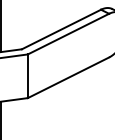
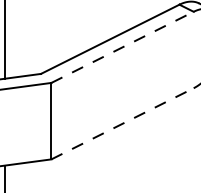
line: (68, 33) -> (122, 46), solid -> dashed
line: (68, 77) -> (122, 123), solid -> dashed

